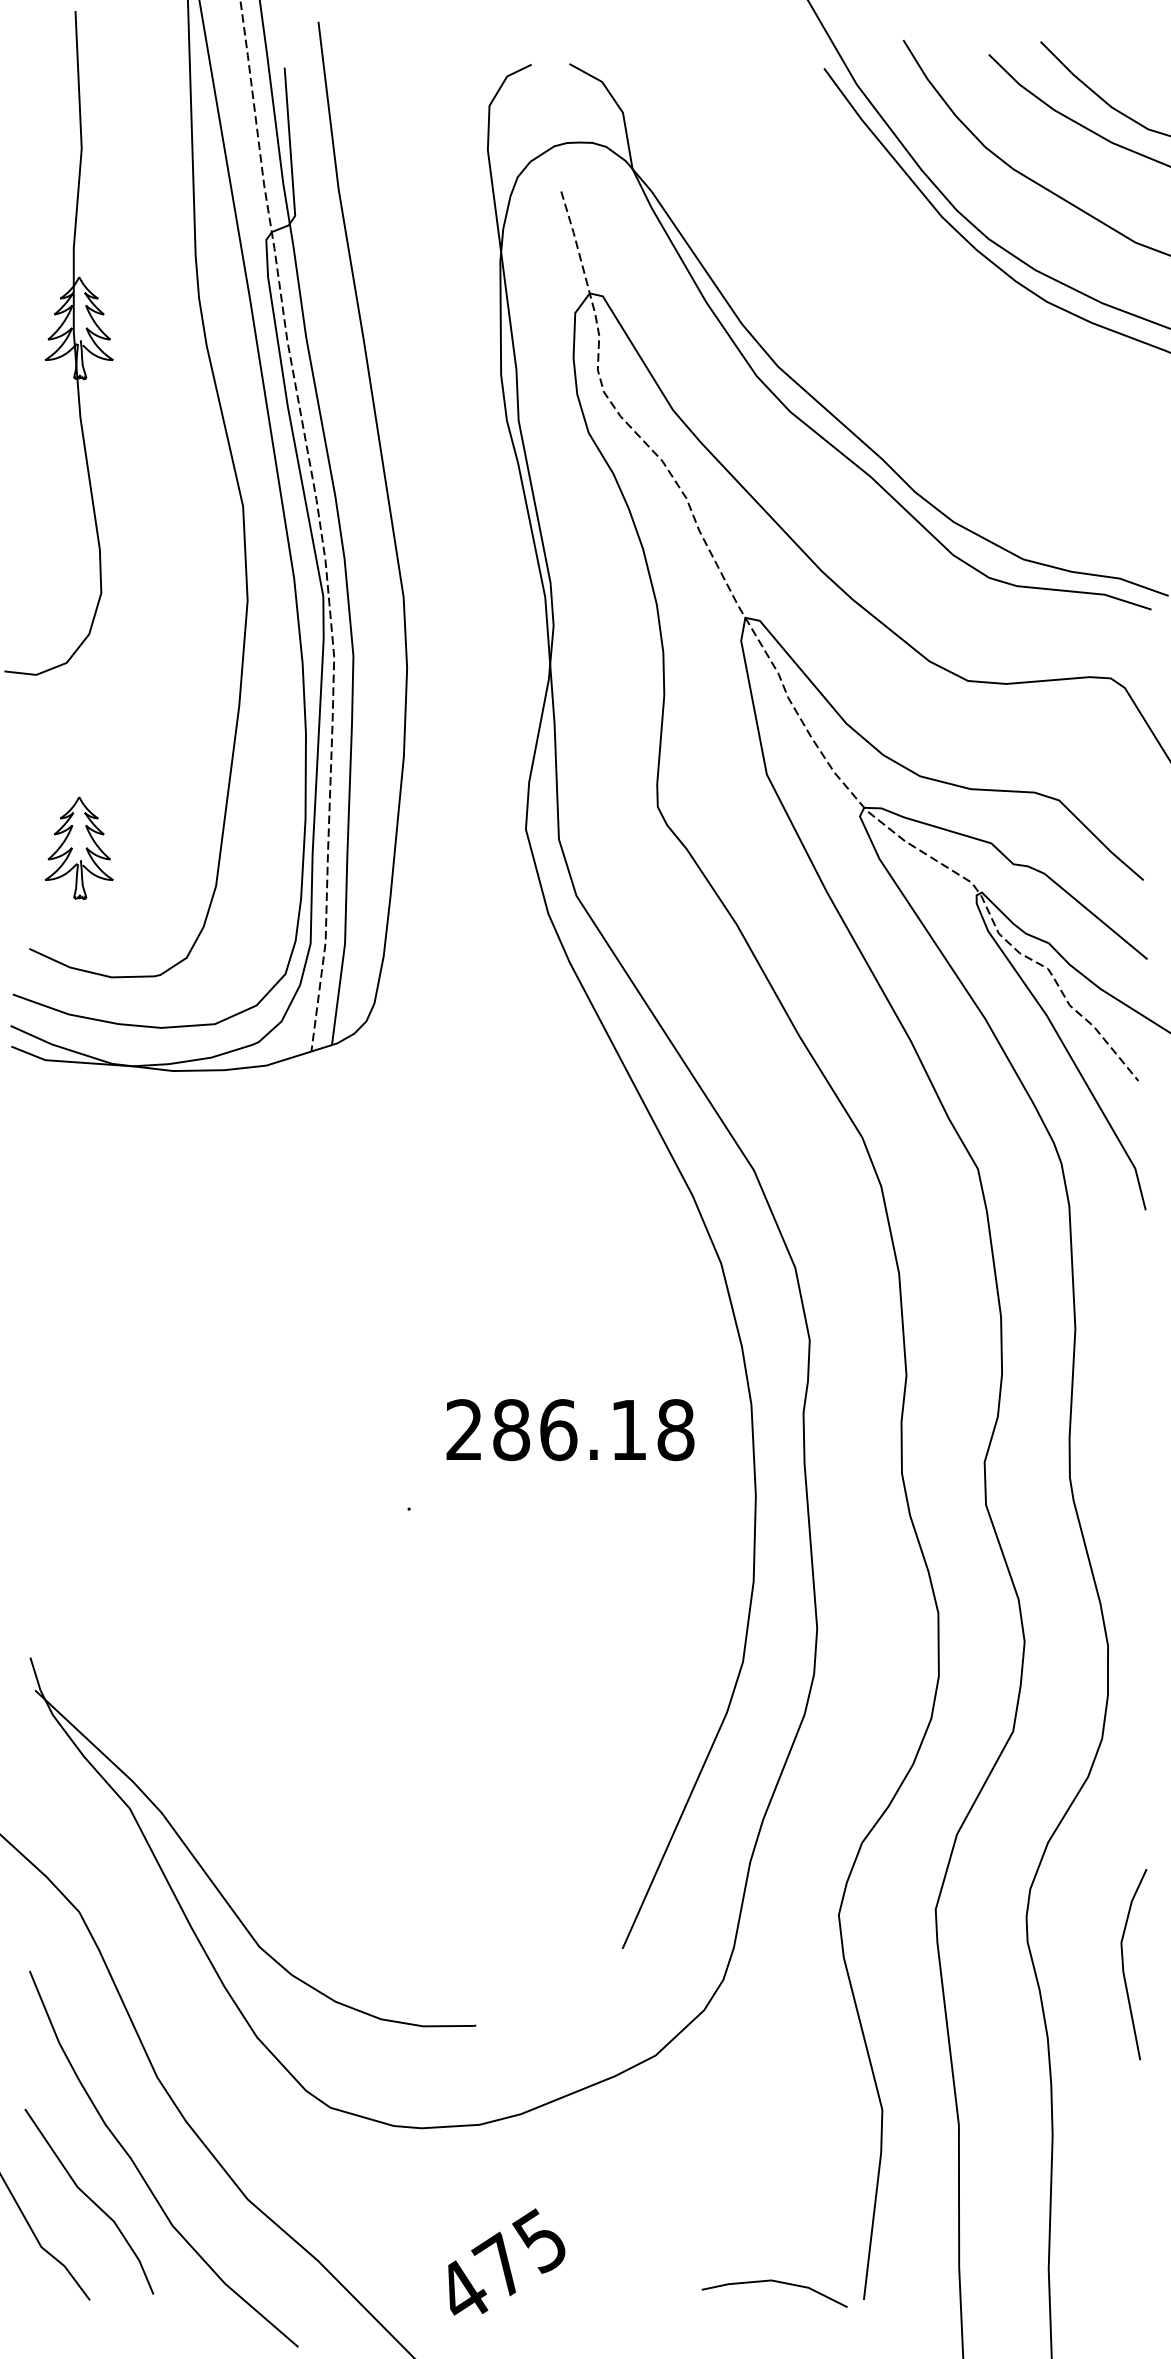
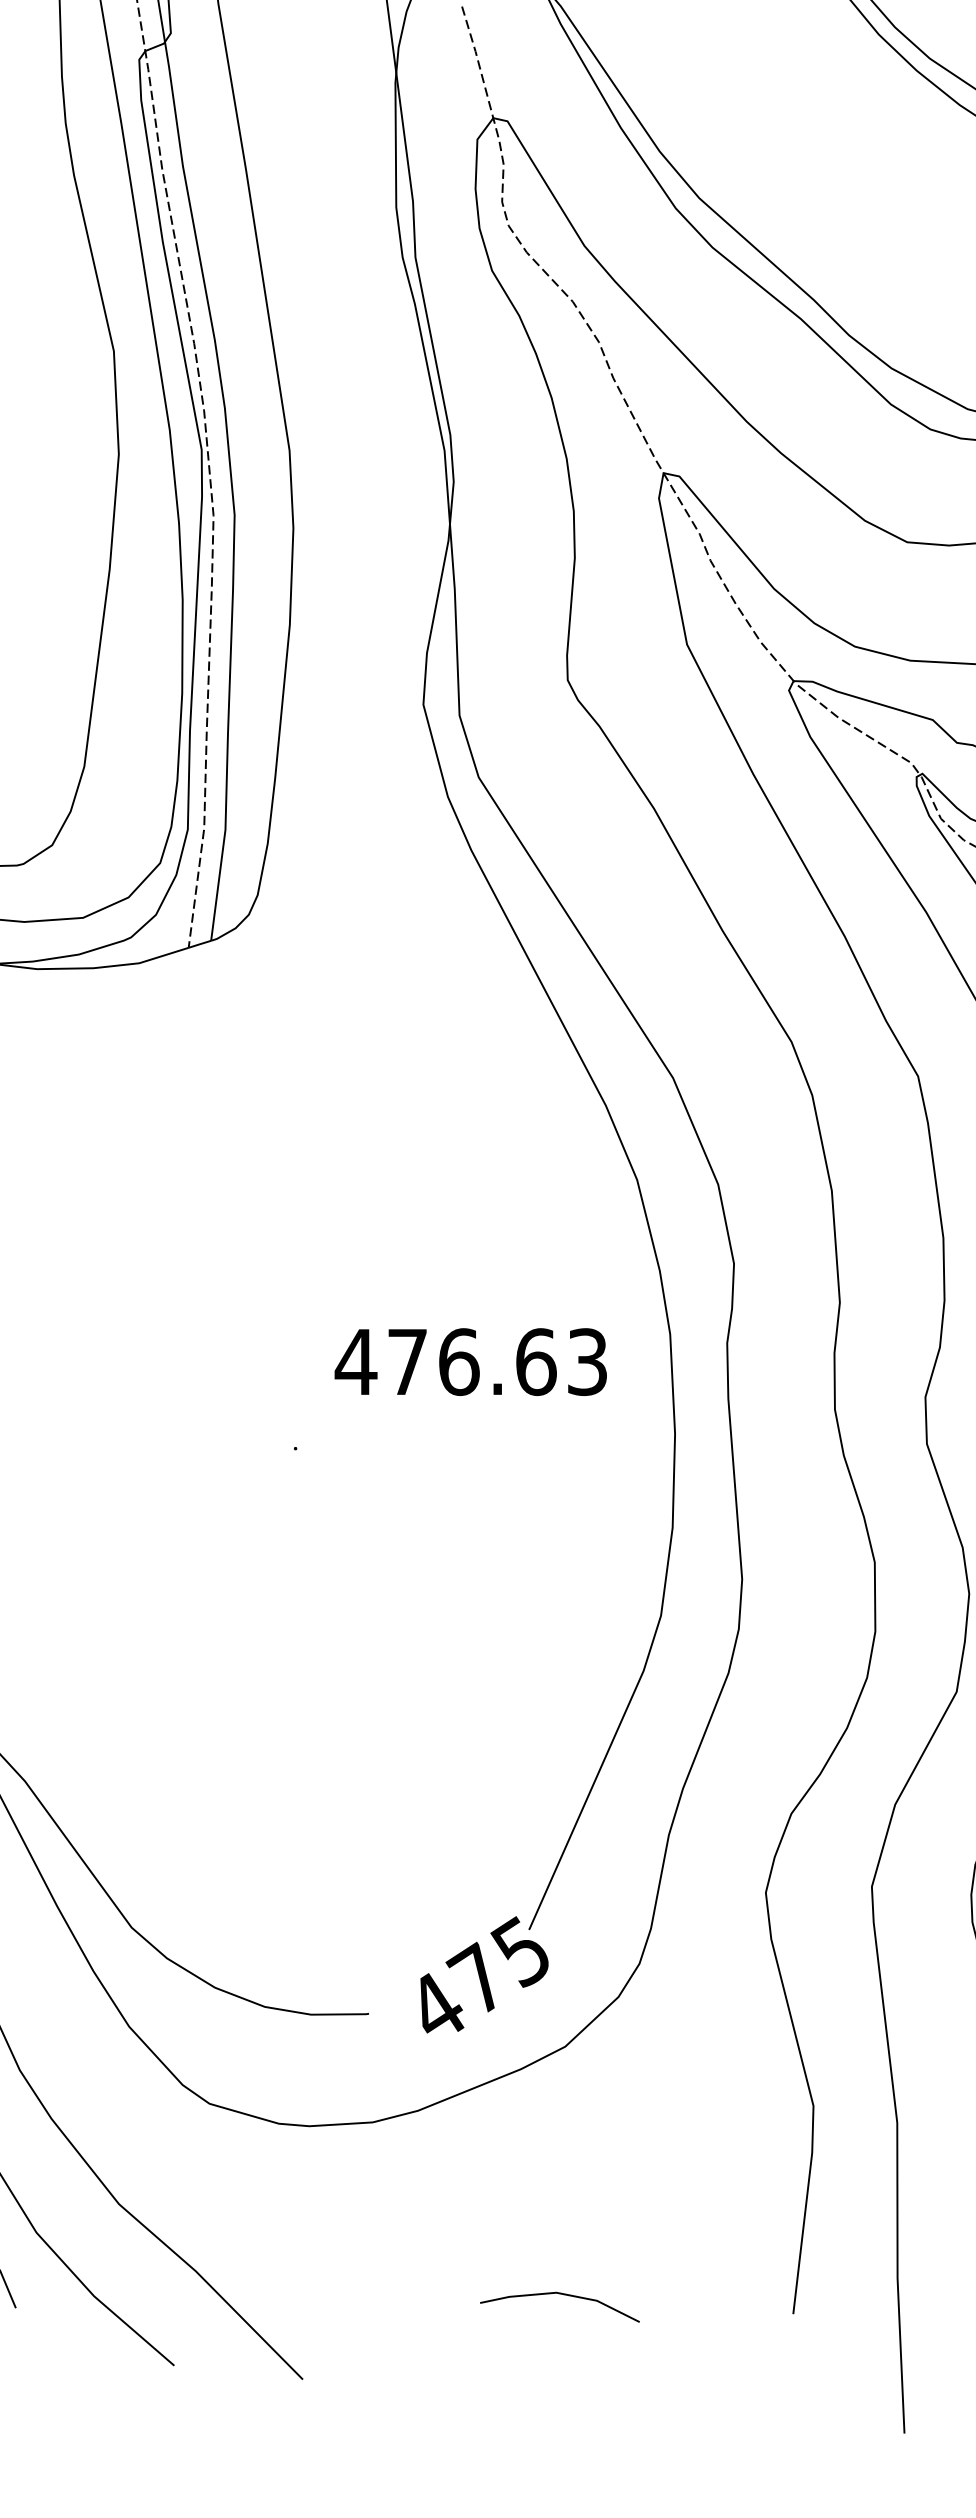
text: (569, 1430) -> (471, 1362), 286.18 -> 476.63
text: (506, 2261) -> (484, 1974), moved
line: (775, 2282) -> (560, 2294), moved

